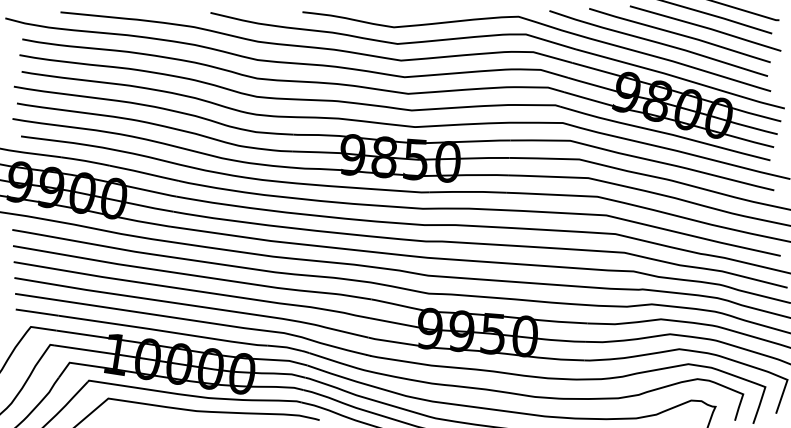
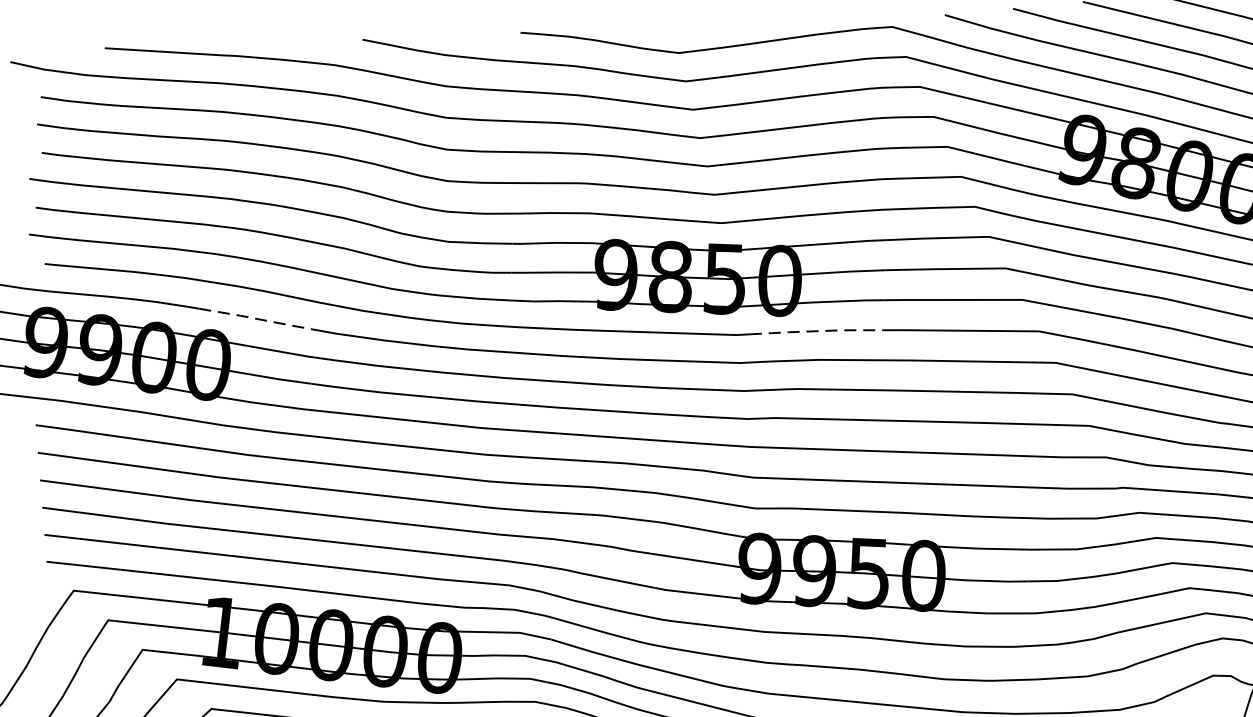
line: (144, 173) -> (259, 319), solid -> dashed
line: (468, 191) -> (817, 330), solid -> dashed

